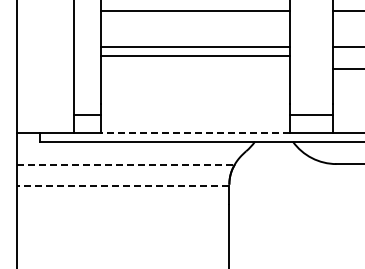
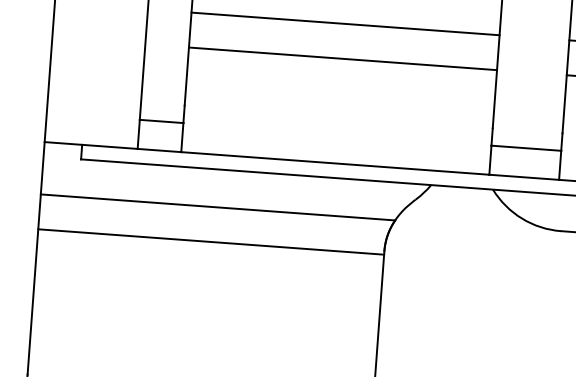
line: (195, 55) -> (343, 58), moved
line: (195, 132) -> (335, 162), dashed -> solid
line: (125, 164) -> (217, 206), dashed -> solid
line: (122, 186) -> (210, 242), dashed -> solid

